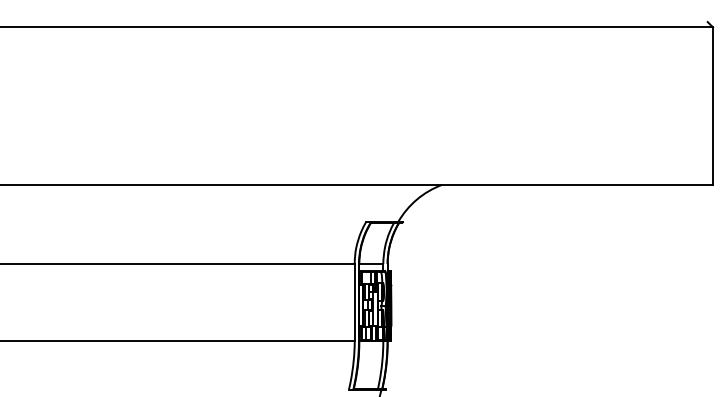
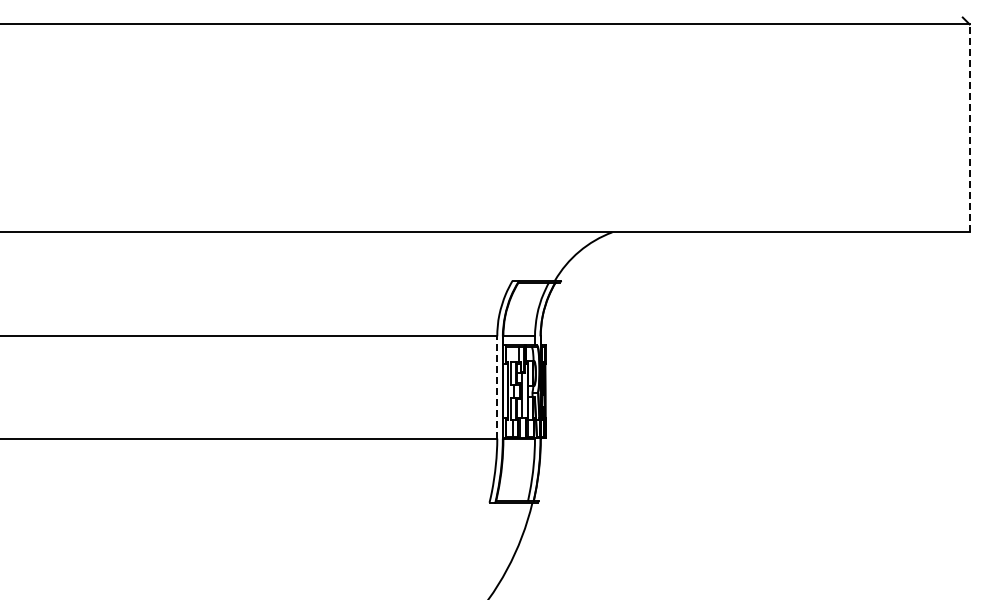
line: (712, 106) -> (969, 128), solid -> dashed
line: (354, 301) -> (497, 386), solid -> dashed

